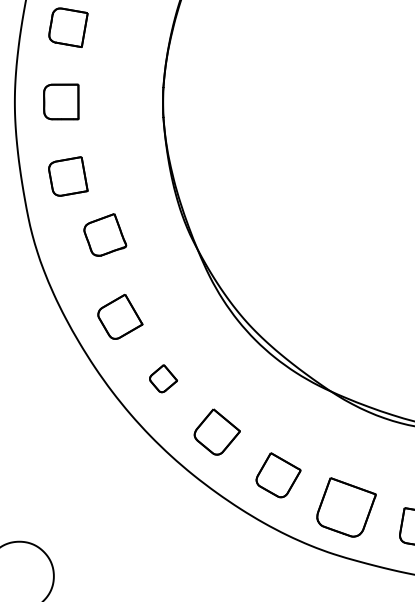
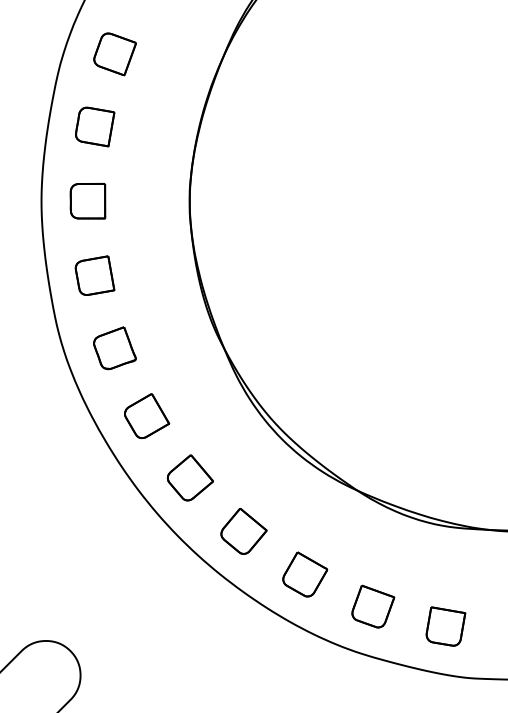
part: (104, 235) -> (114, 348), moved
part: (162, 378) -> (189, 477), size x1.67
part: (346, 507) -> (373, 606), size x0.71

